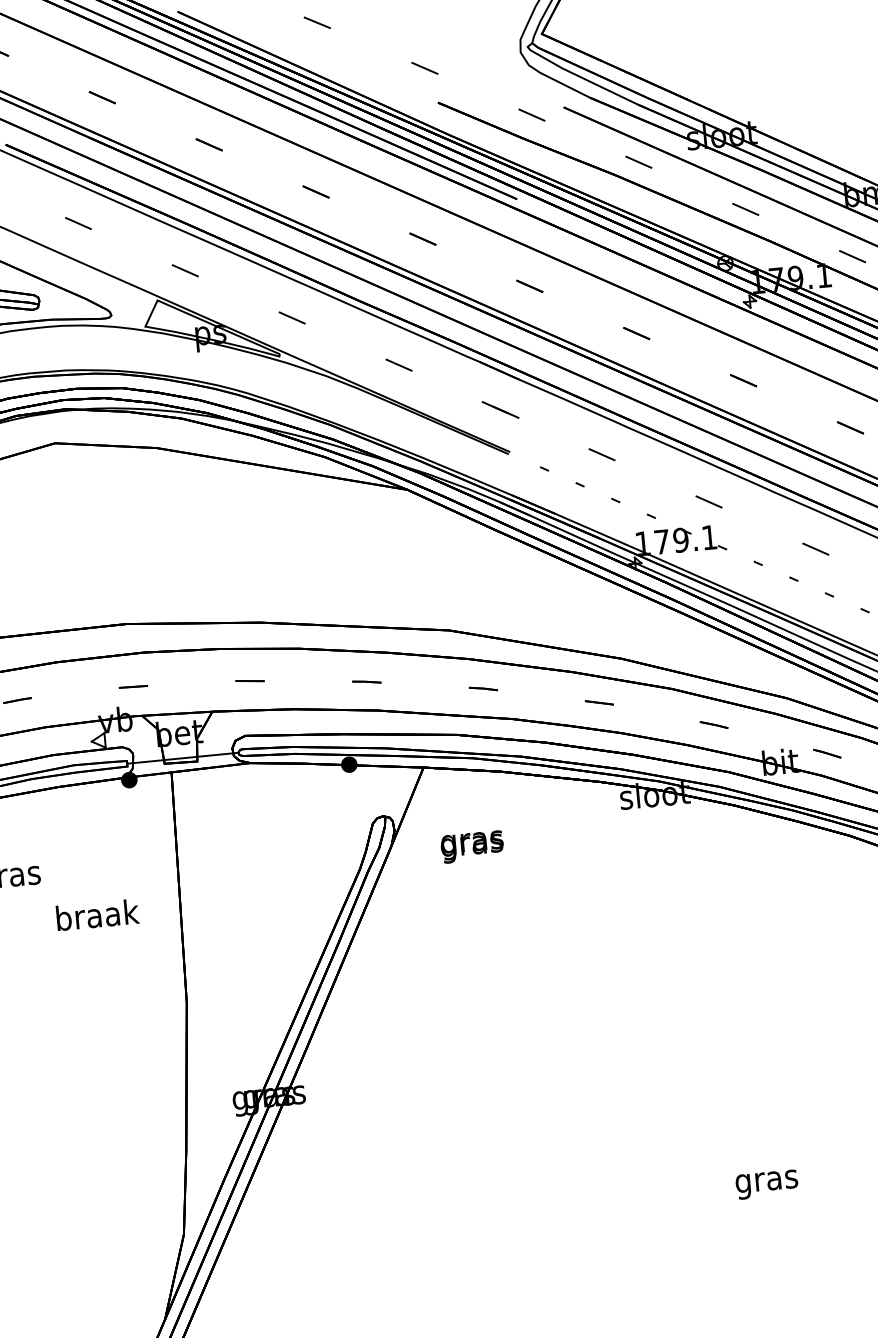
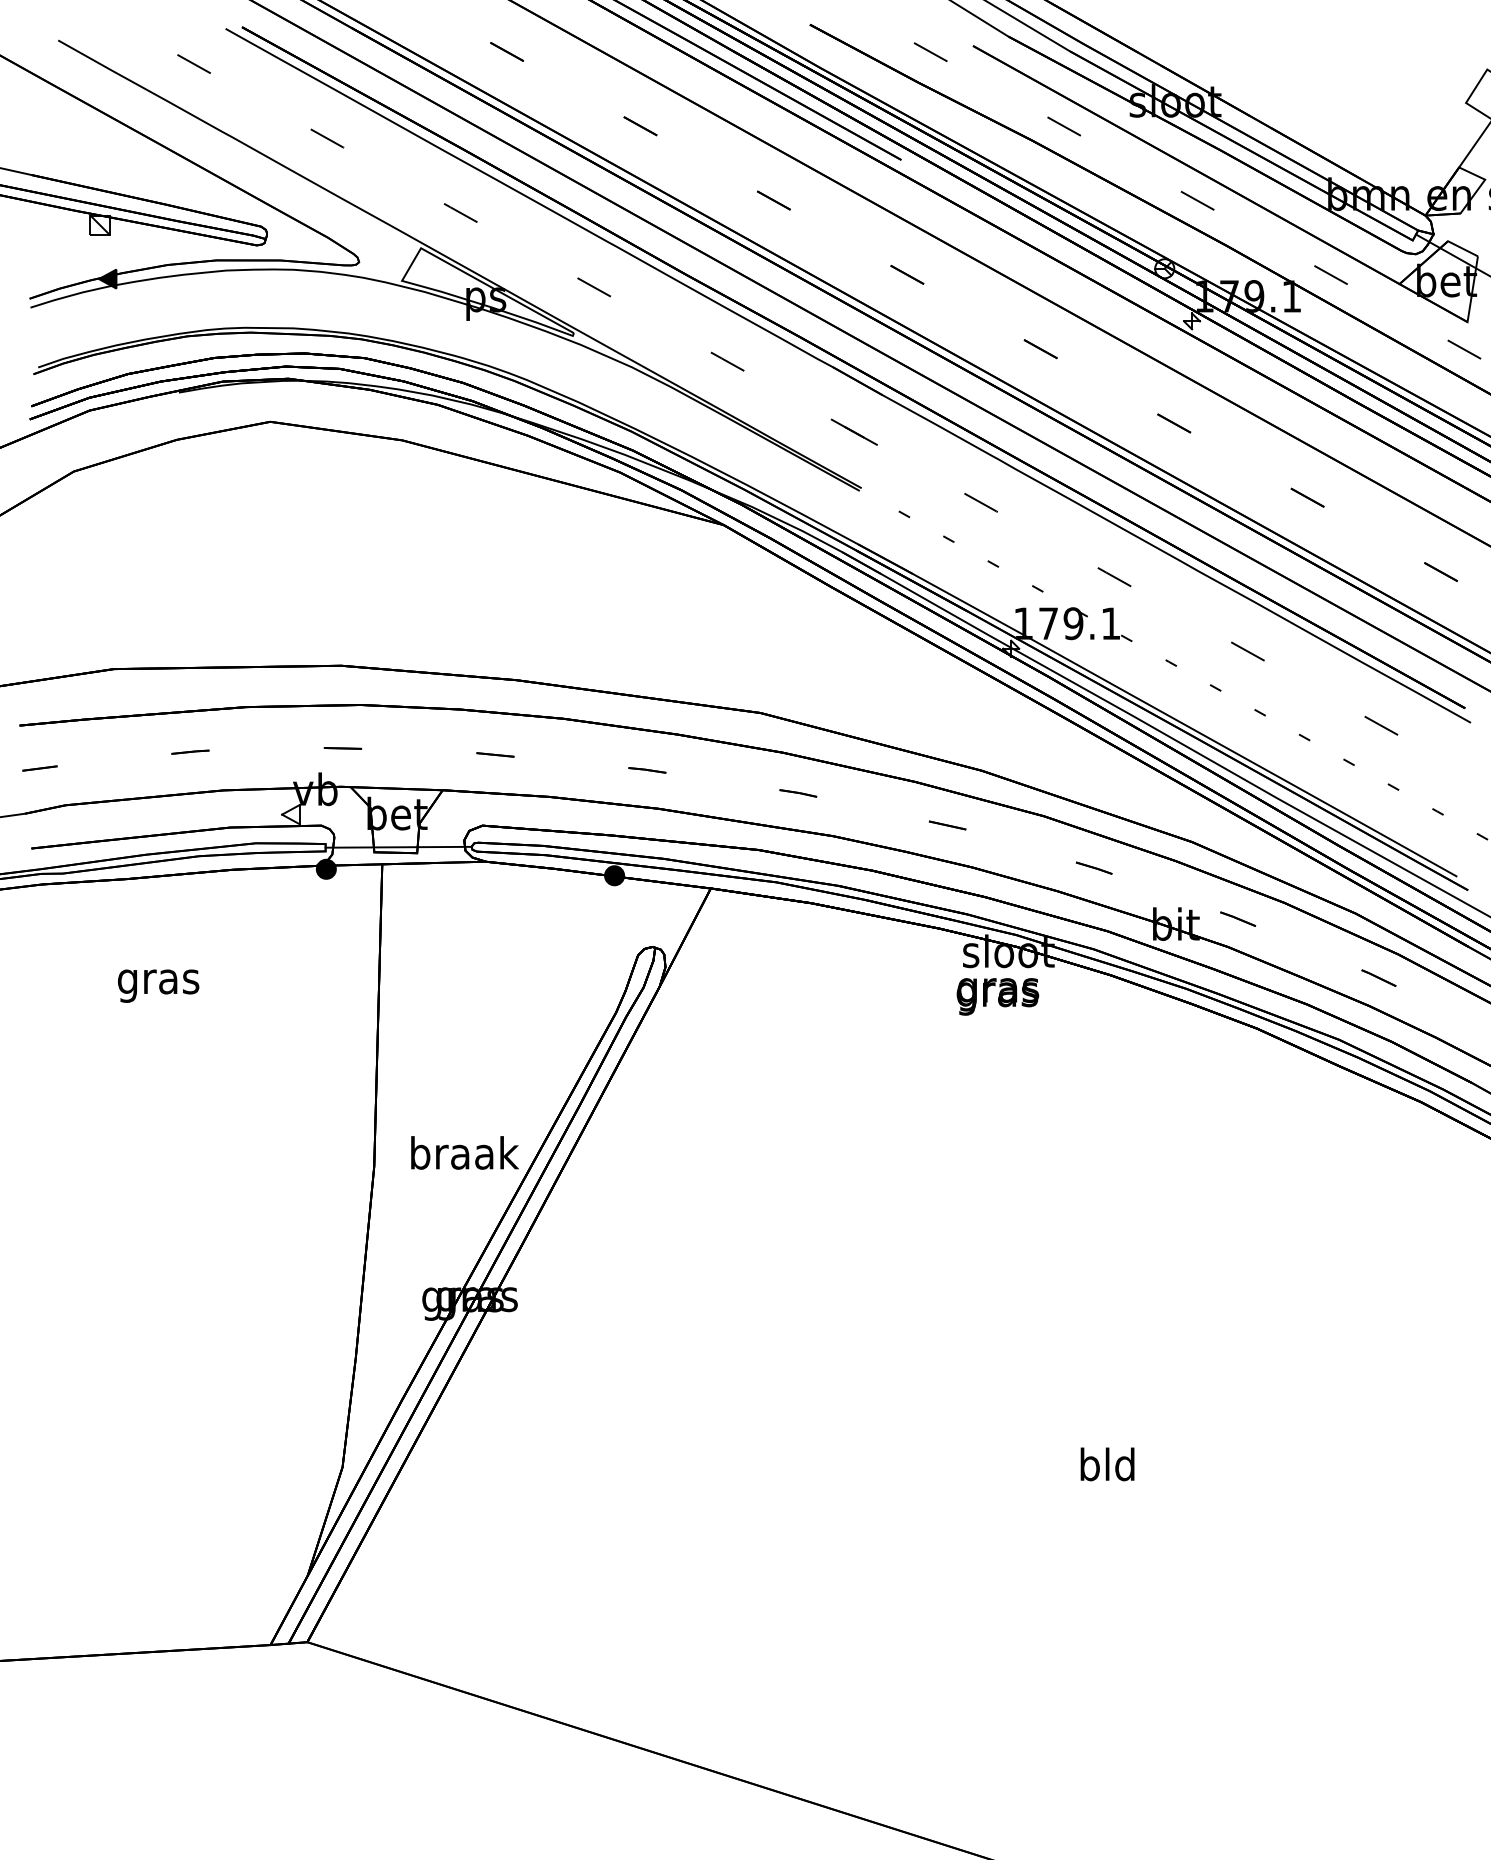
text: (472, 846) -> (997, 996), moved
text: (97, 914) -> (464, 1152), moved
text: (766, 1181) -> (1107, 1468), gras -> bld

